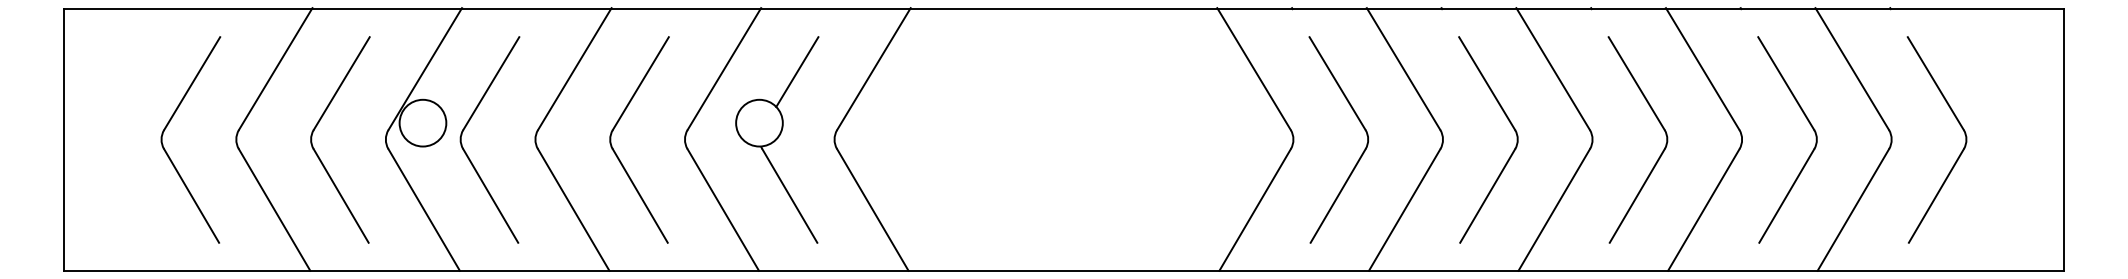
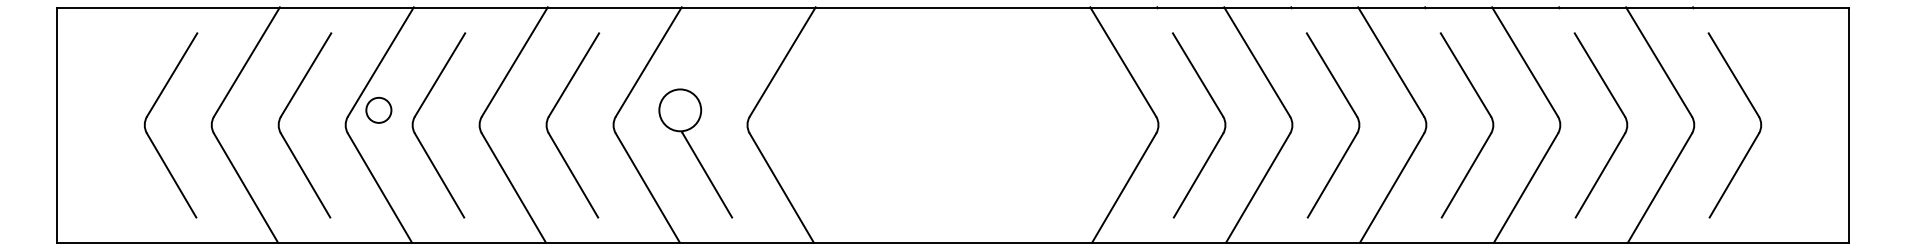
line: (797, 71) -> (714, 64), removed
circle: (422, 122) -> (378, 109), size x0.6

